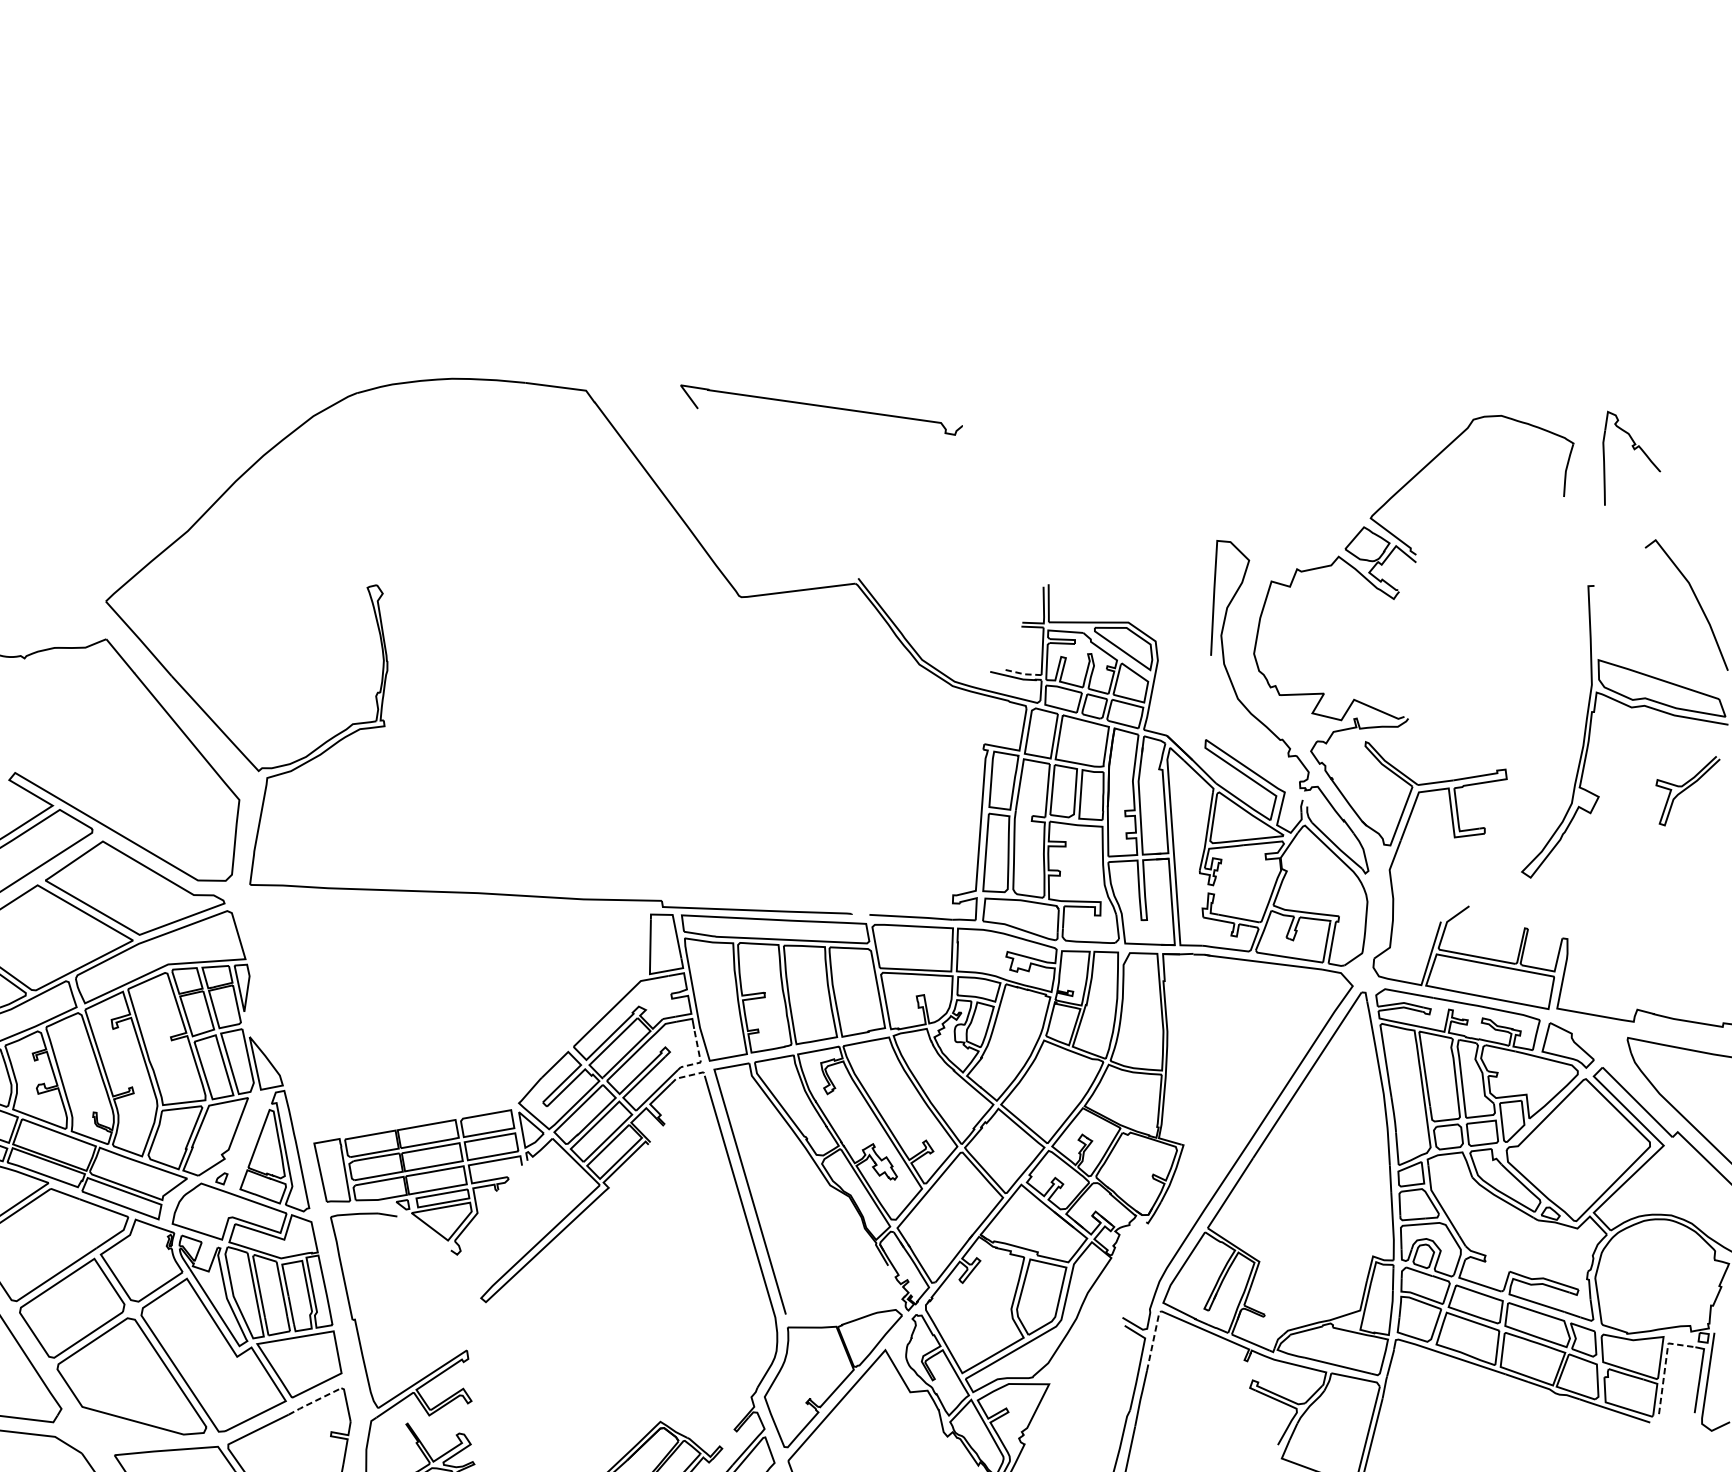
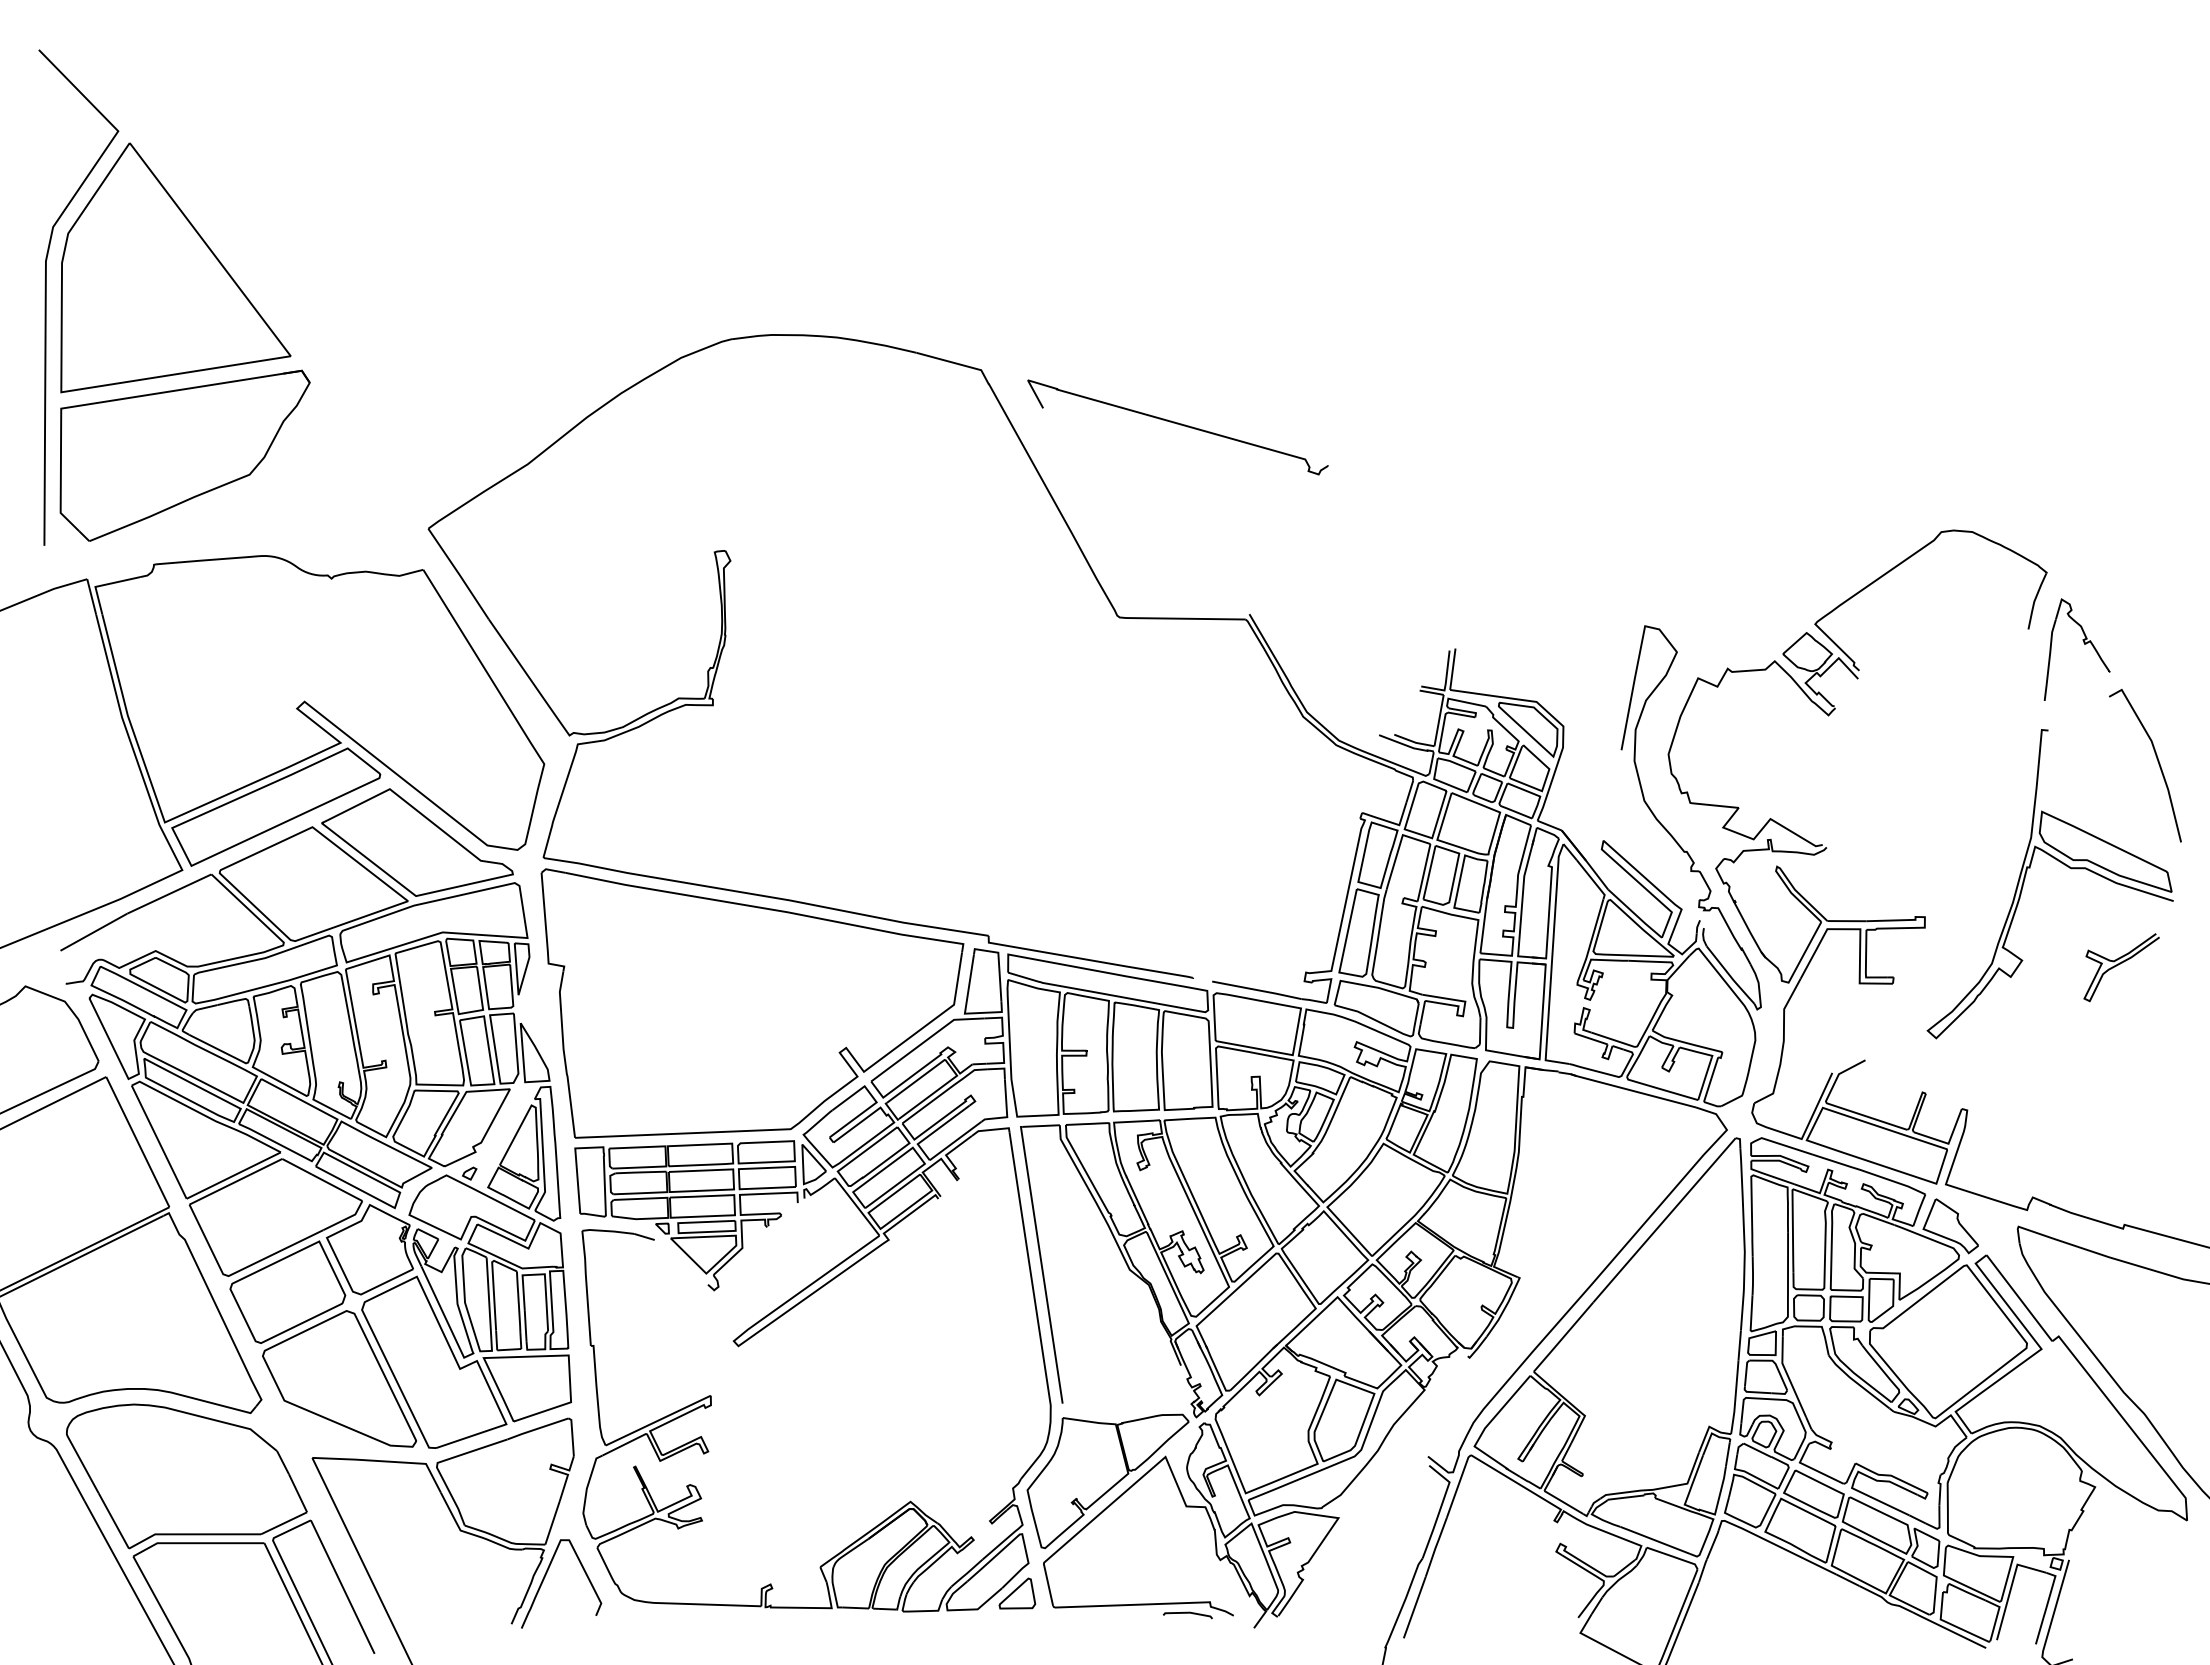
curve: (821, 407) -> (1177, 424), moved
part: (1633, 449) -> (2083, 643), moved
line: (1023, 674) -> (1414, 742), dashed -> solid
part: (456, 990) -> (752, 1003), added
line: (700, 1059) -> (1007, 1113), dashed -> solid
line: (689, 1075) -> (992, 1129), dashed -> solid
line: (1153, 1340) -> (1458, 1485), dashed -> solid
line: (1665, 1364) -> (2011, 1587), dashed -> solid
line: (313, 1402) -> (536, 1429), dashed -> solid

